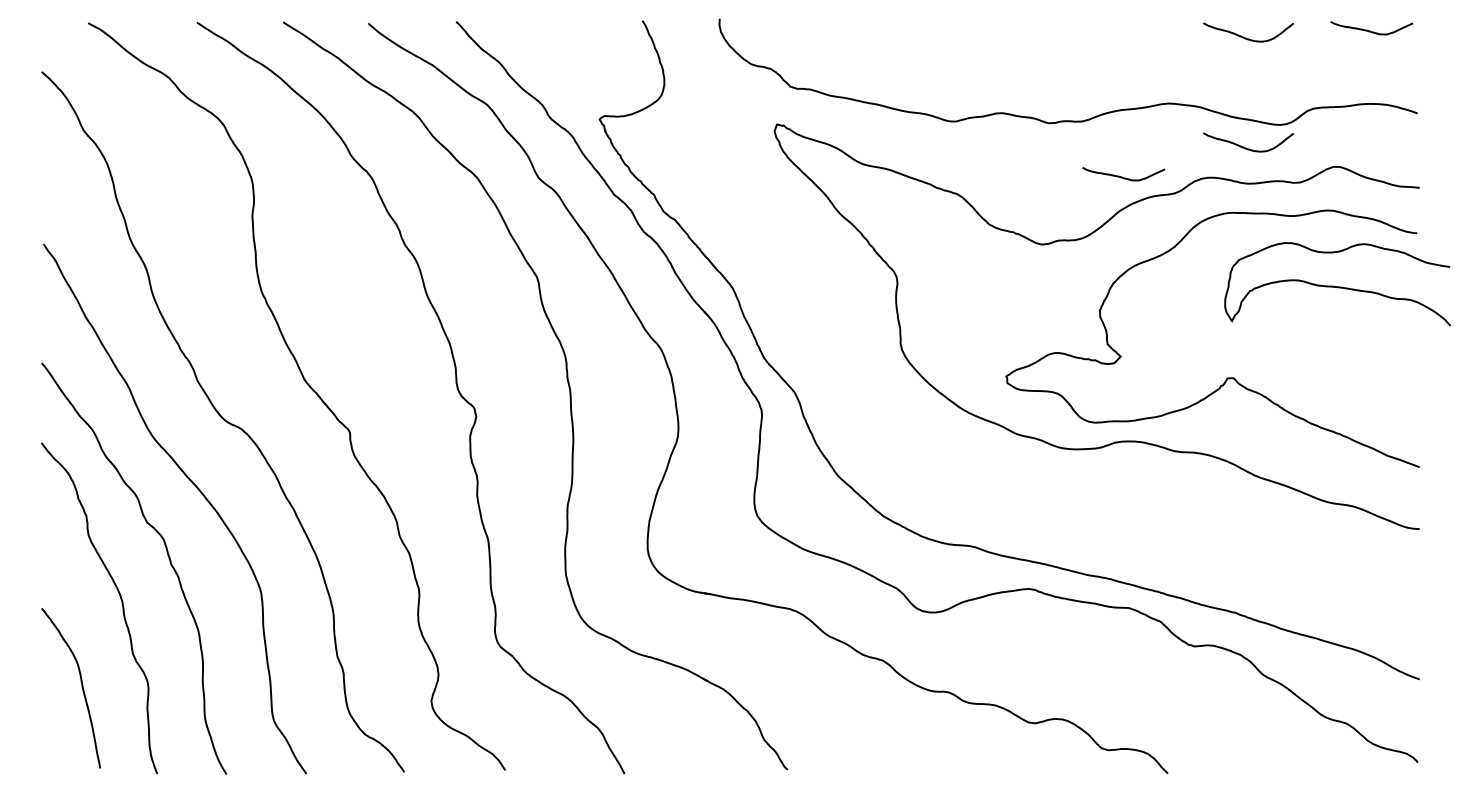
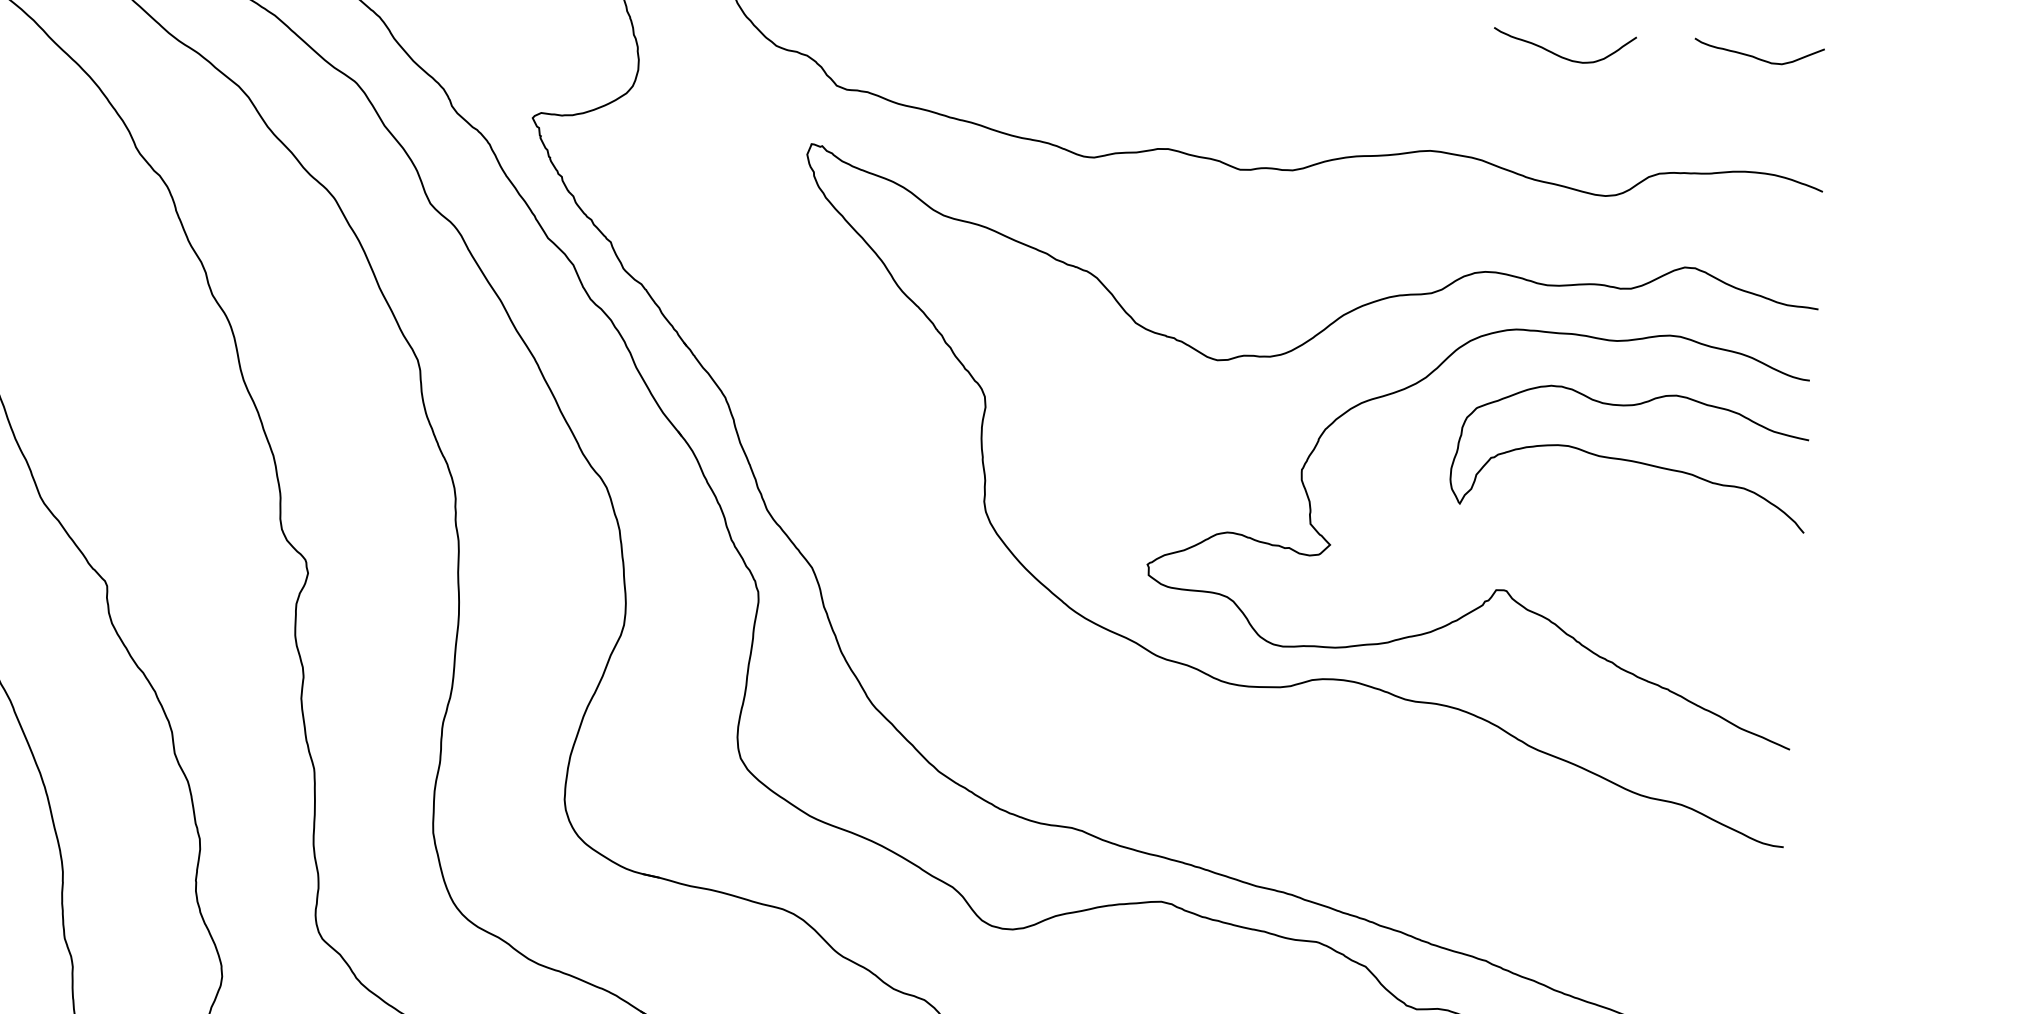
curve: (1246, 147) -> (1549, 228), removed
curve: (1122, 176) -> (1351, 261), removed
curve: (1337, 286) -> (1629, 459), moved

